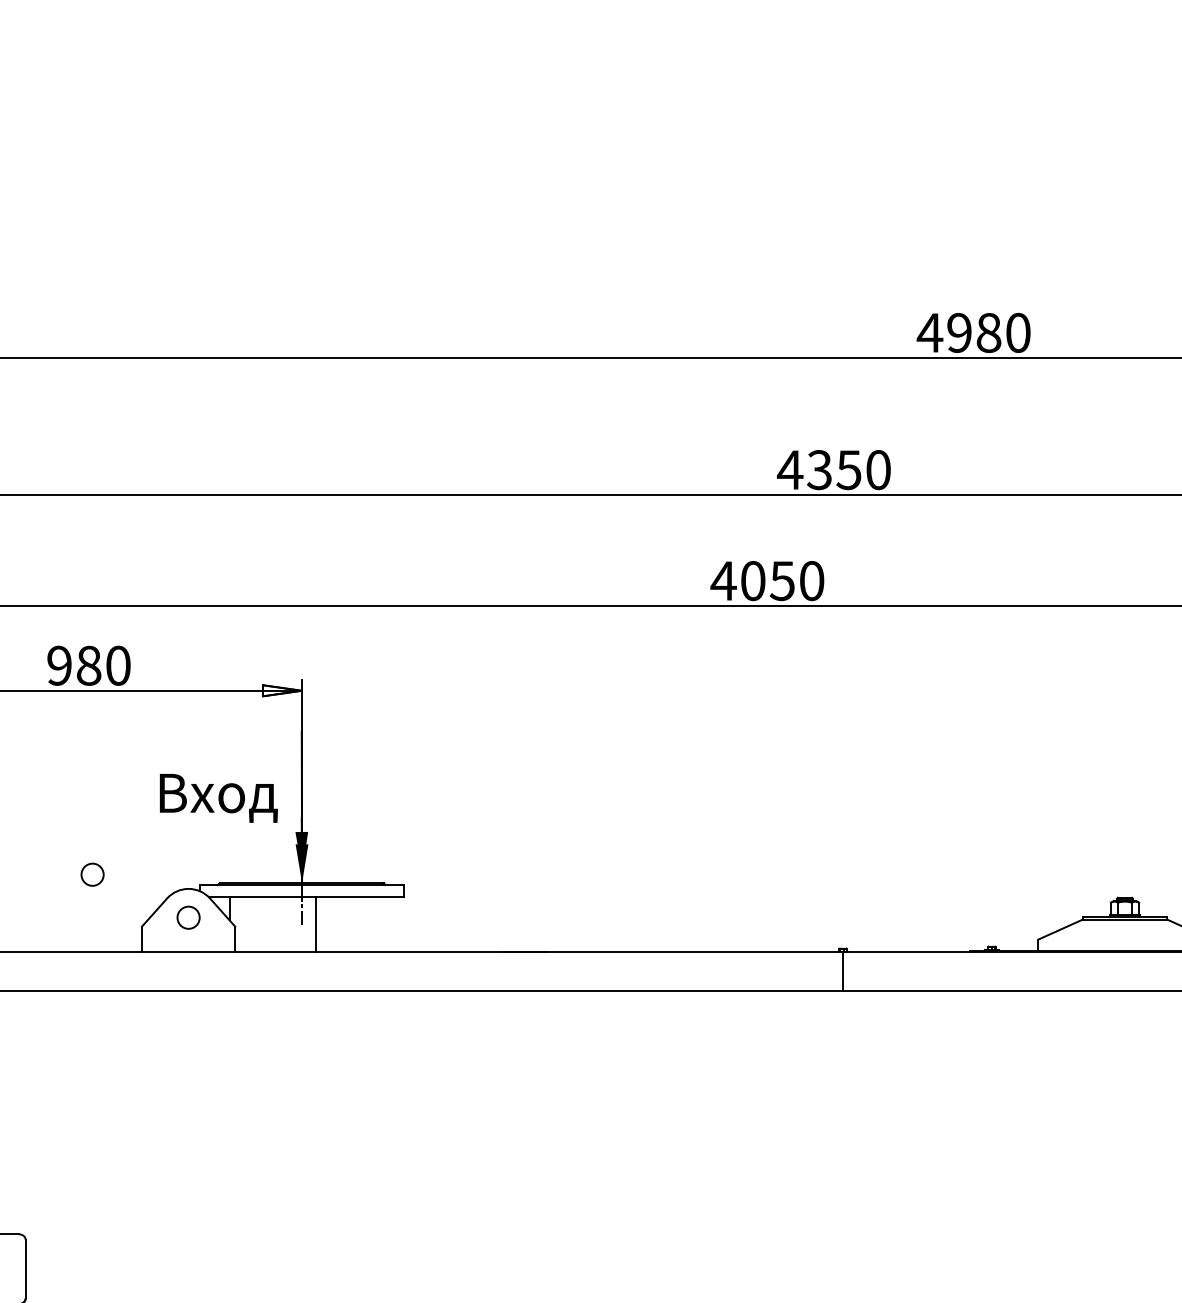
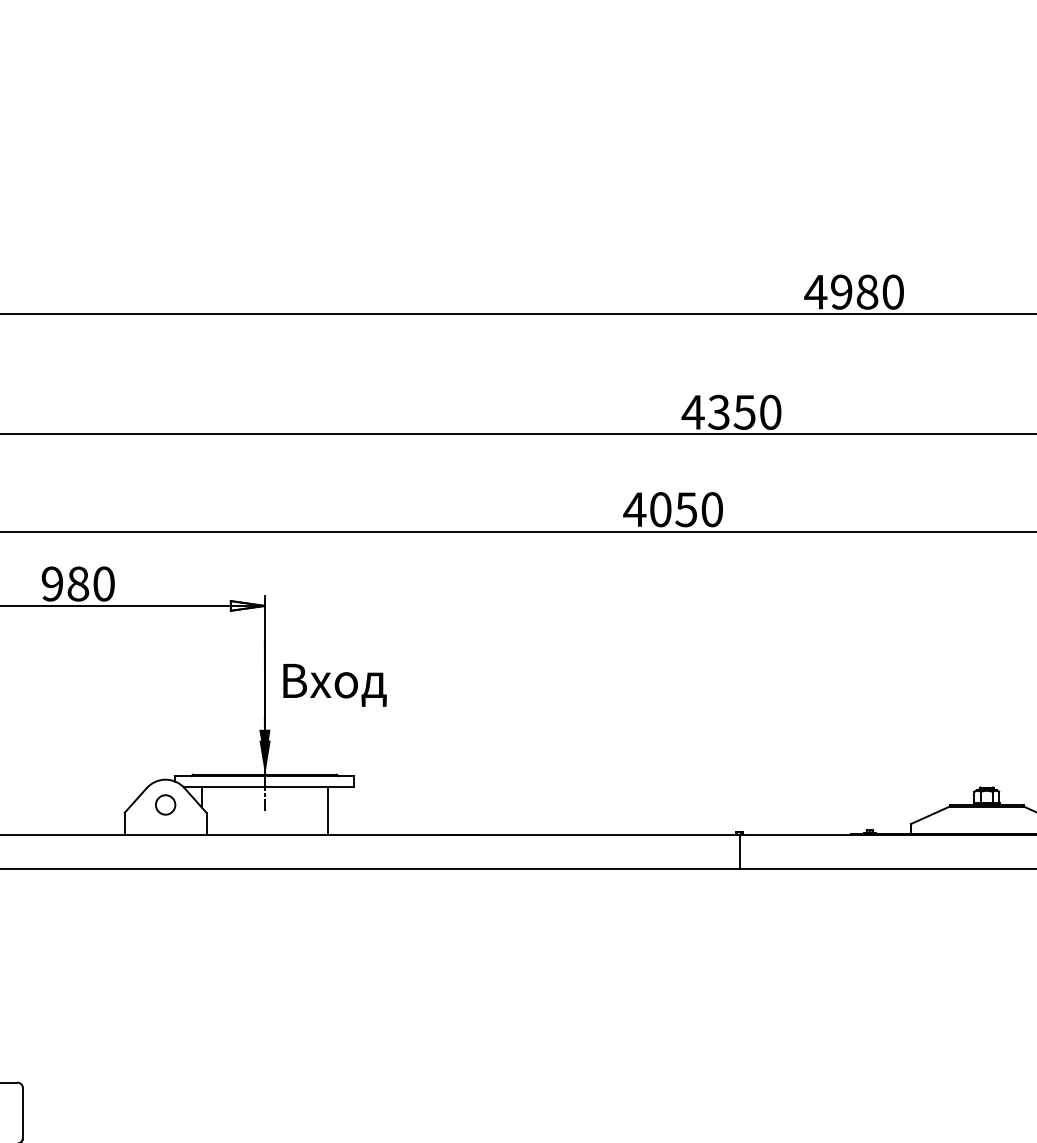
text: (218, 797) -> (334, 684), moved
circle: (92, 874) -> (81, 767), removed
line: (315, 924) -> (327, 810), moved

